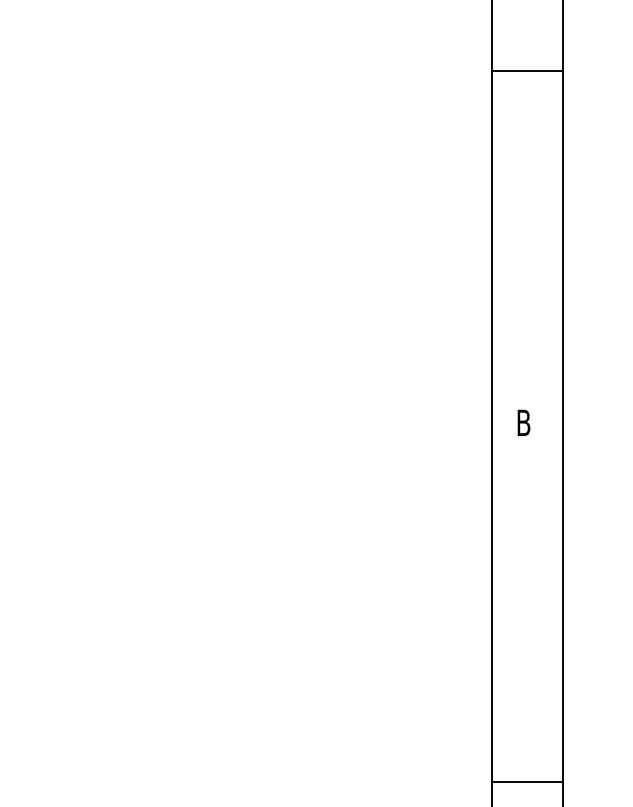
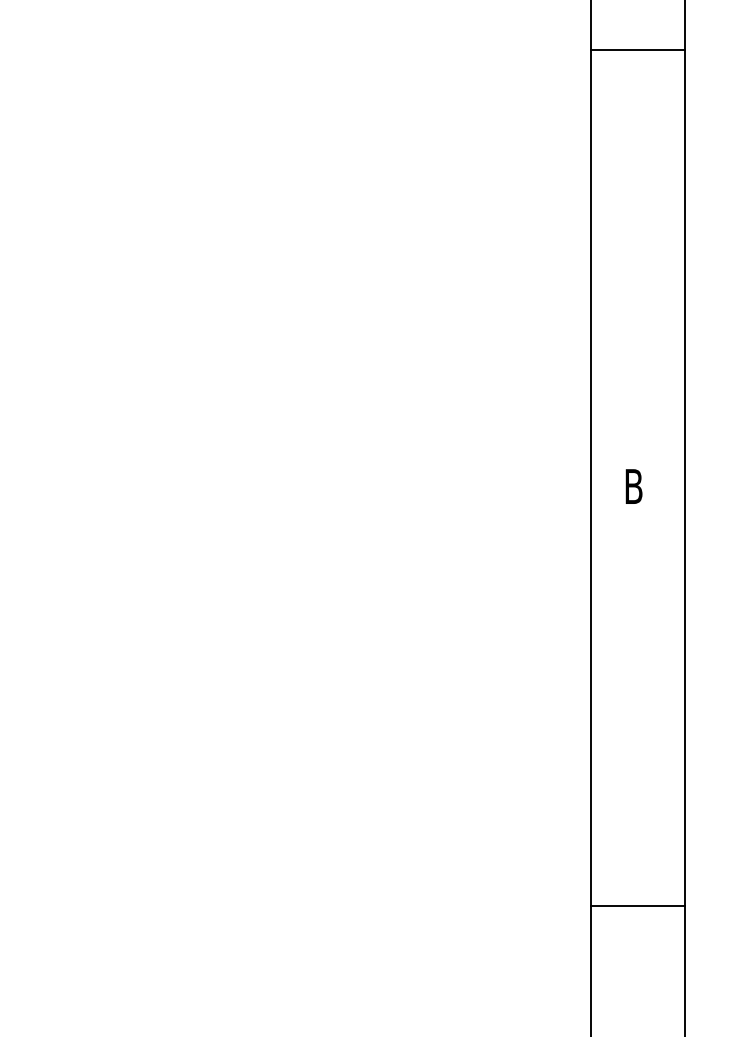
line: (526, 70) -> (637, 49), moved
line: (526, 782) -> (637, 906), moved

